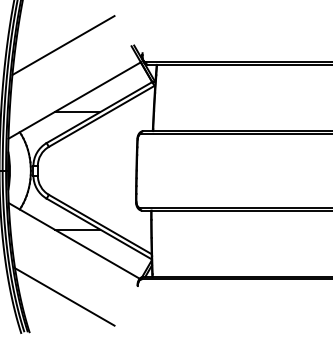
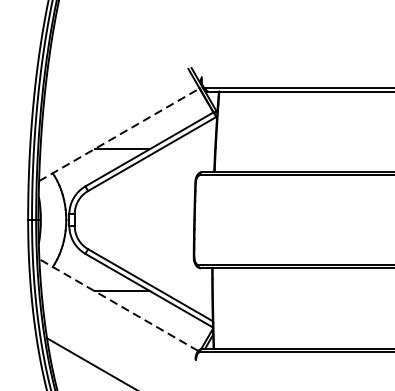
line: (63, 45) -> (105, 68), removed
line: (75, 100) -> (120, 134), solid -> dashed
line: (74, 240) -> (119, 304), solid -> dashed

